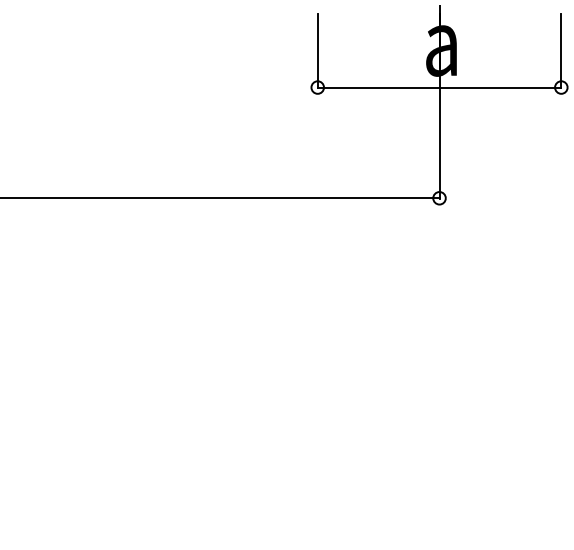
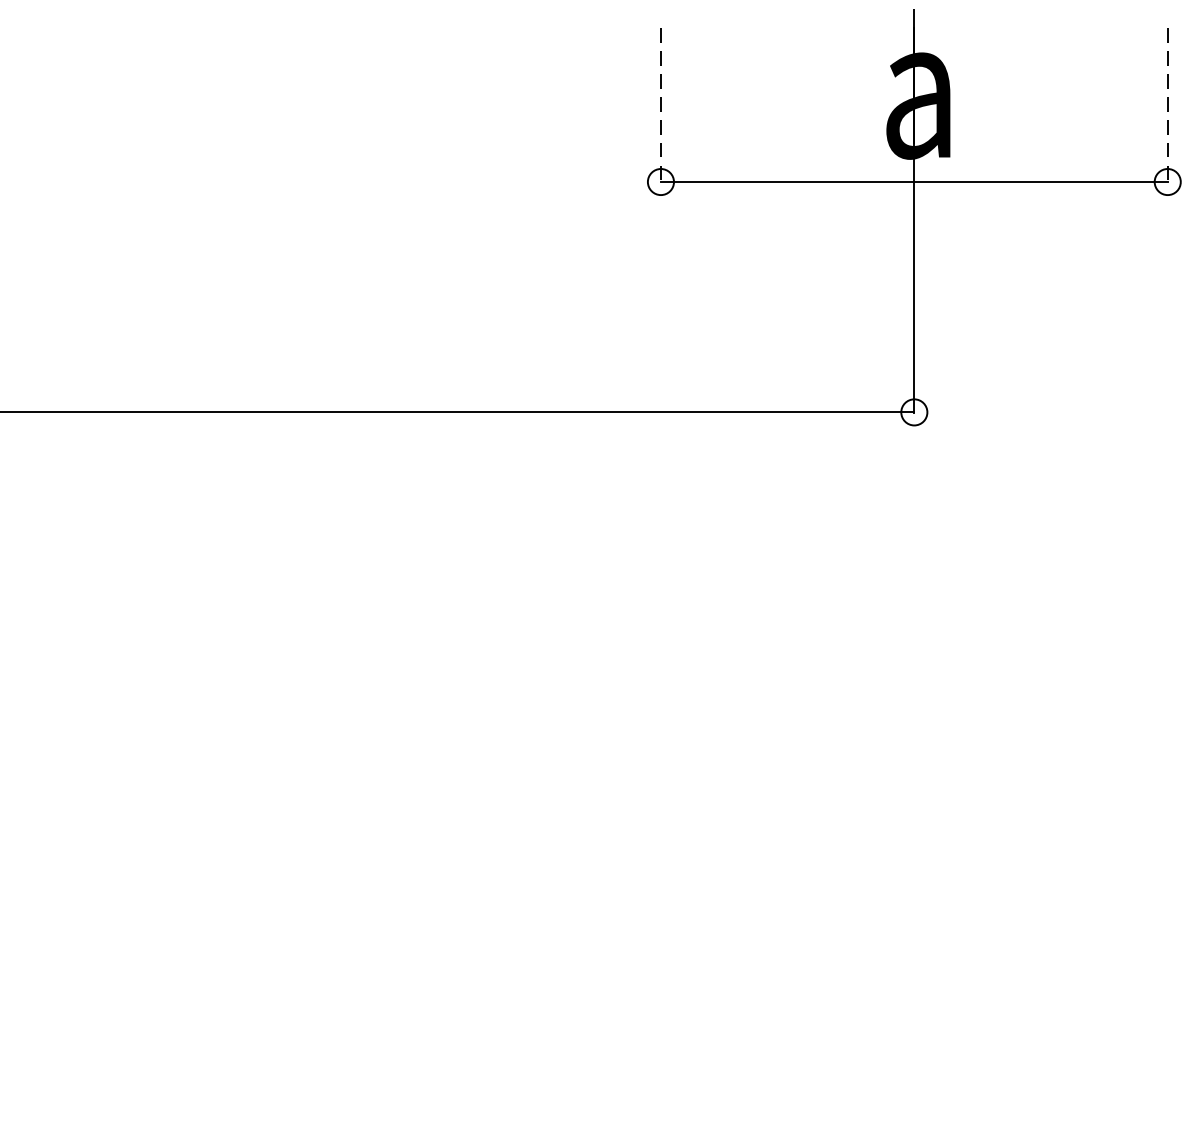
line: (317, 51) -> (660, 107), solid -> dashed
line: (561, 51) -> (1168, 107), solid -> dashed

